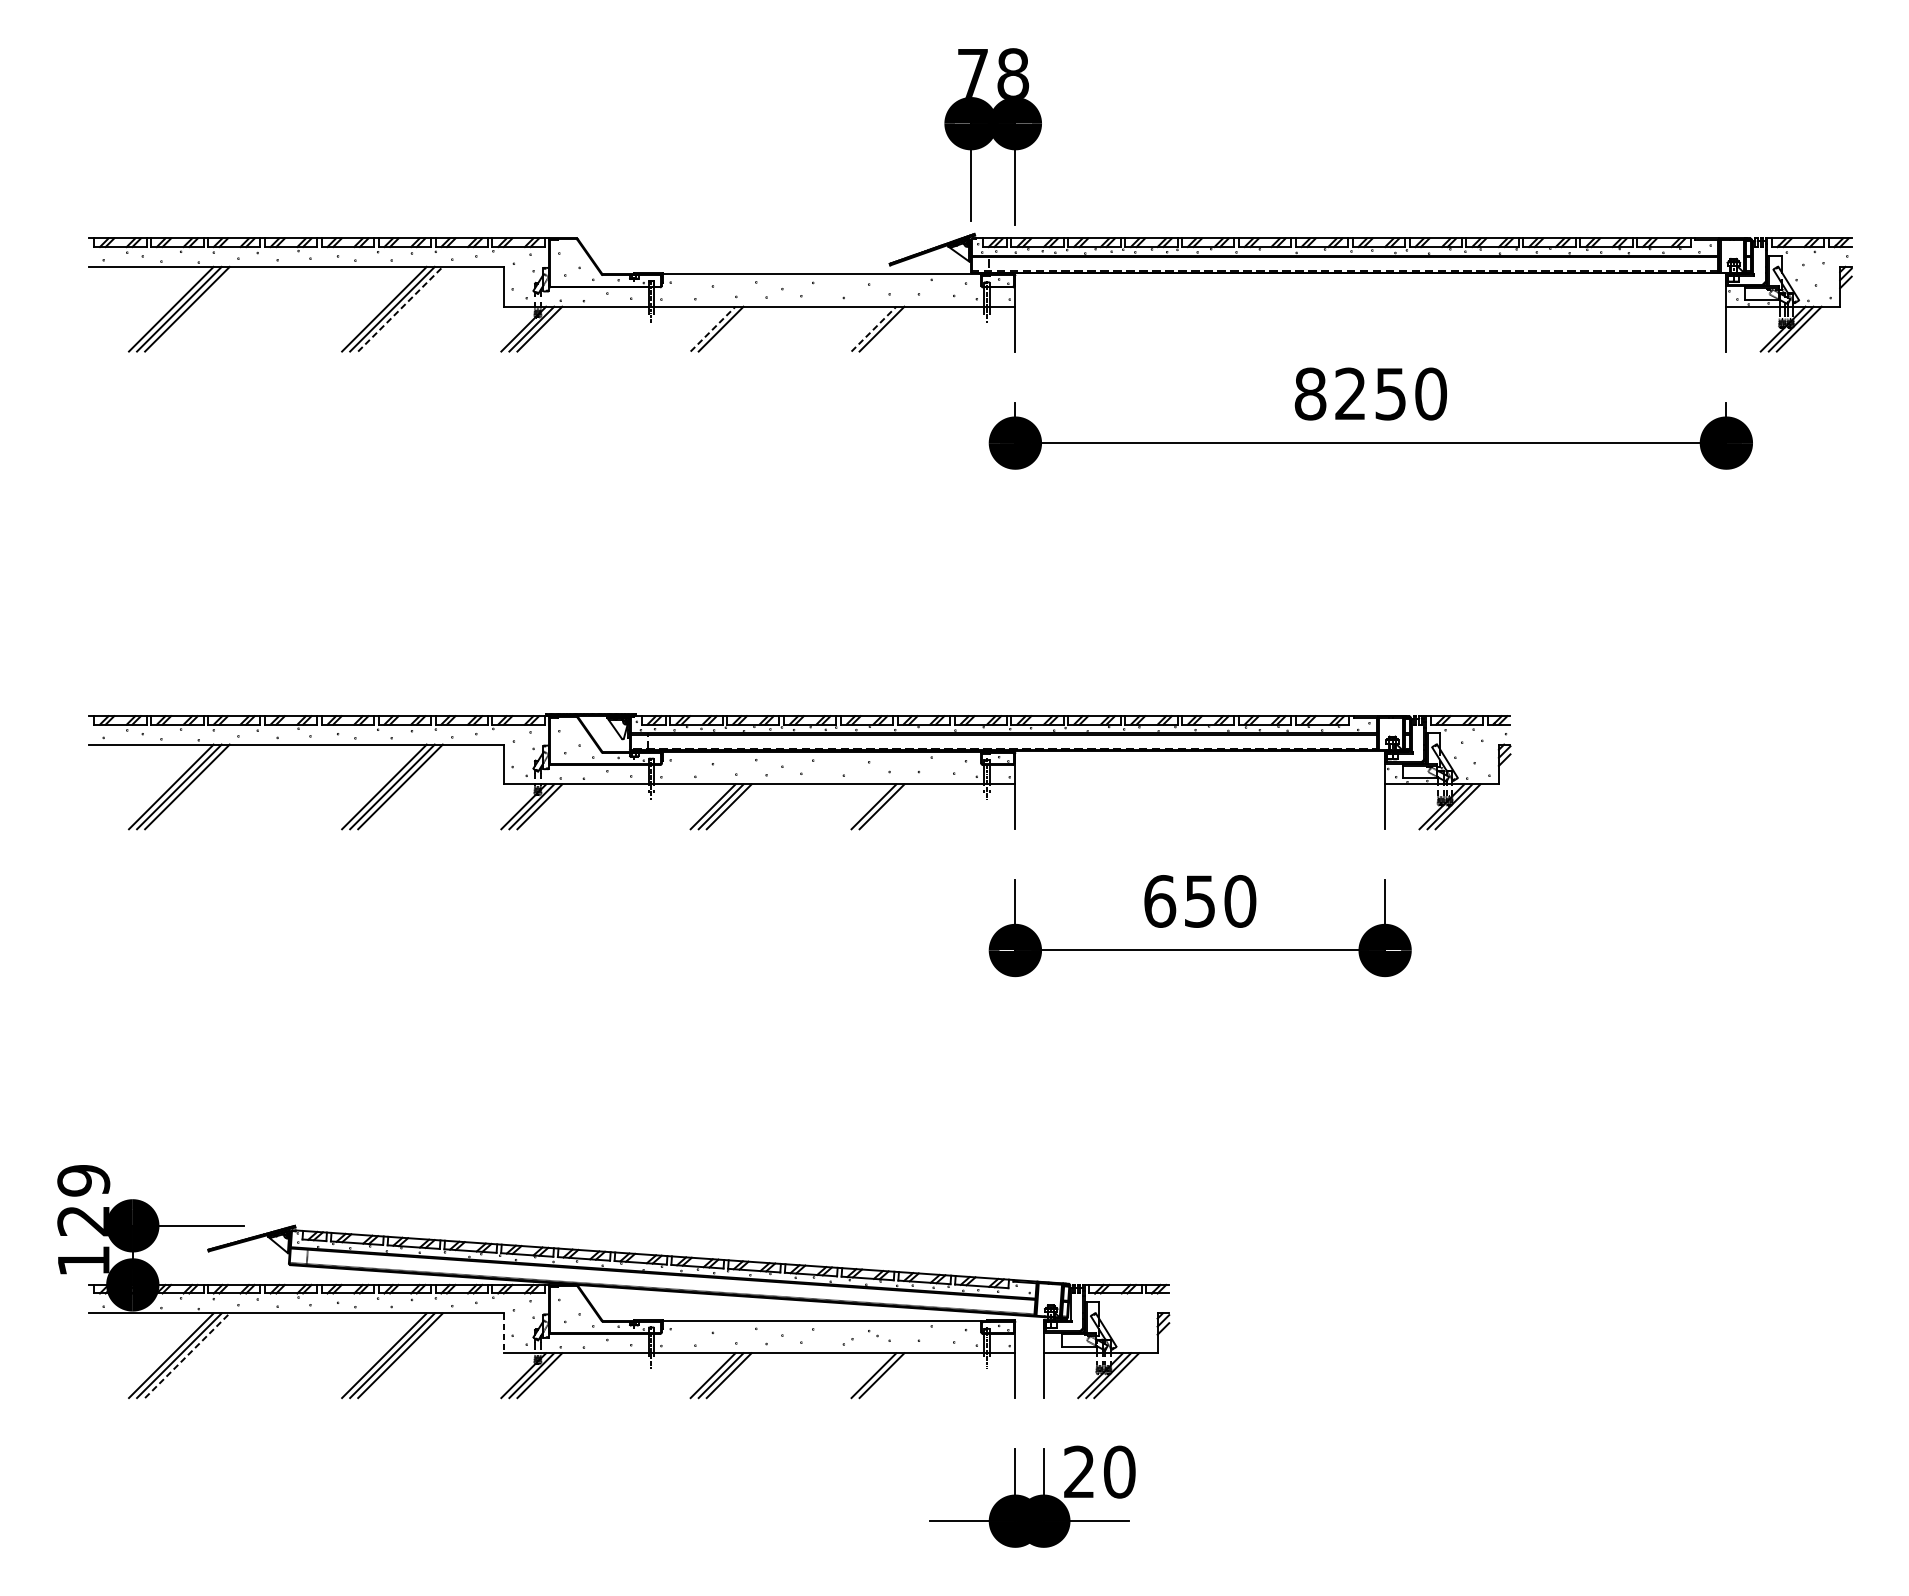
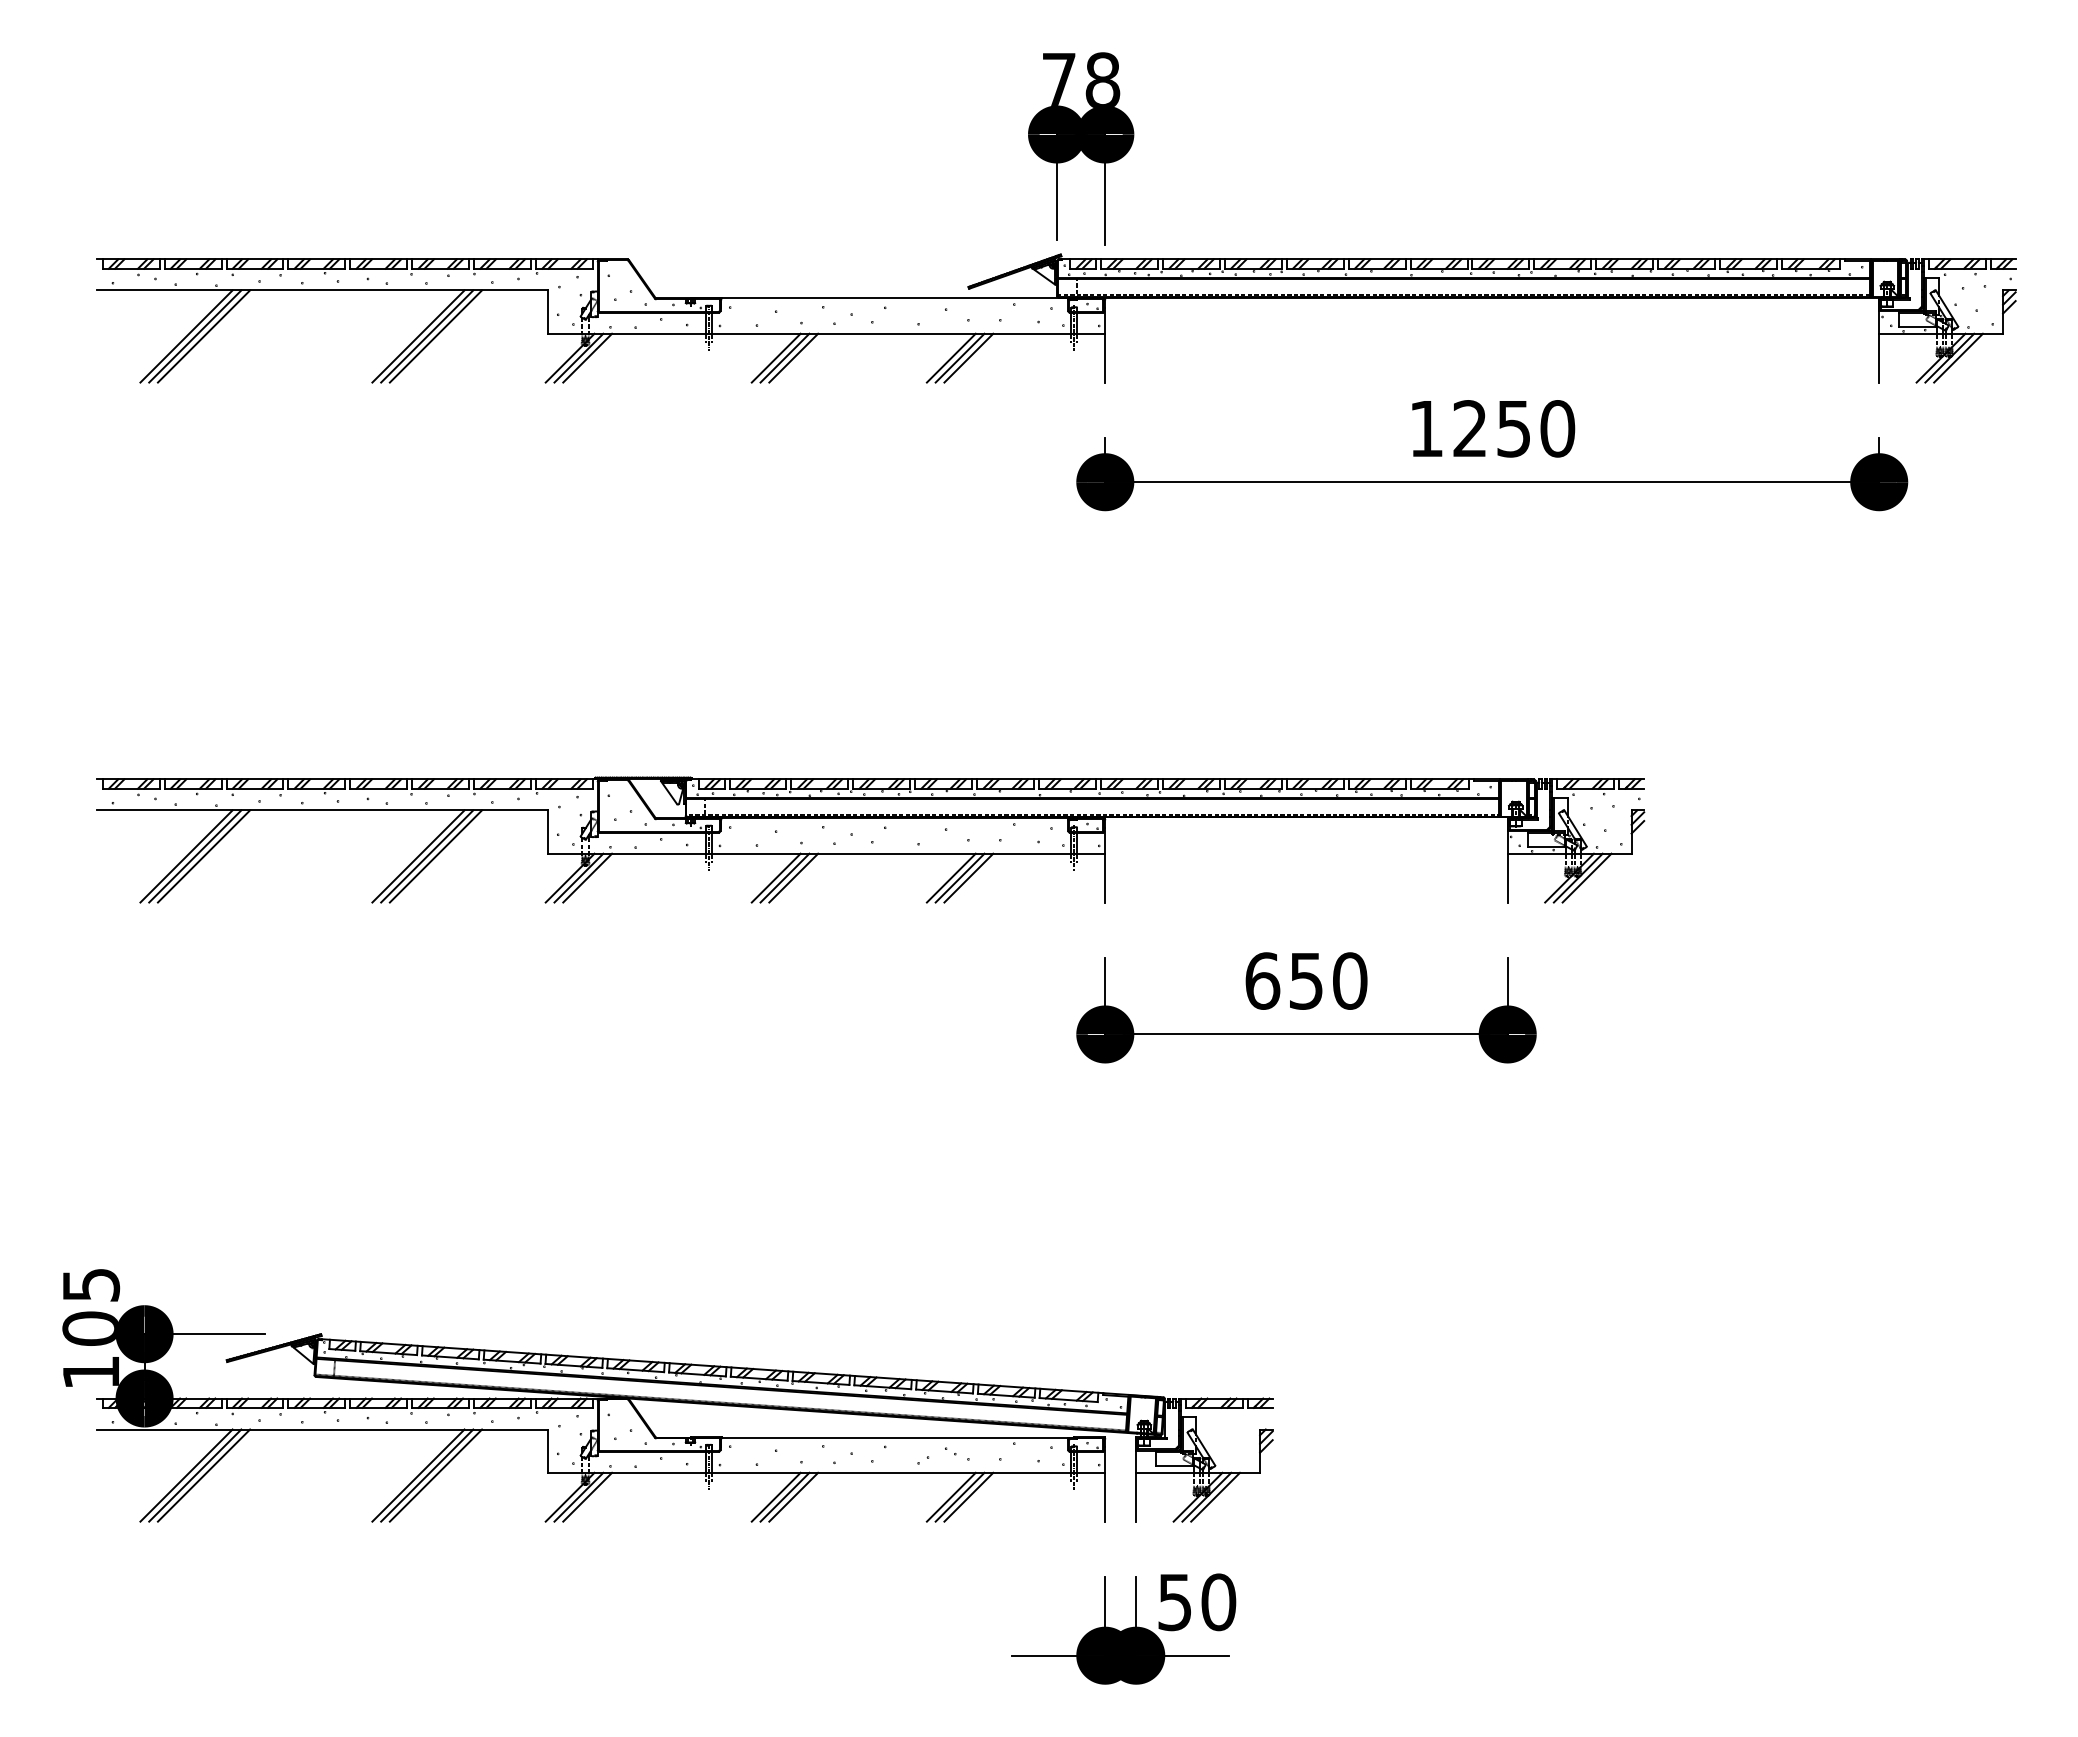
line: (400, 309) -> (436, 336), dashed -> solid
line: (728, 328) -> (793, 357), added
line: (889, 328) -> (968, 357), added
line: (713, 329) -> (776, 358), dashed -> solid
line: (874, 329) -> (951, 358), dashed -> solid
text: (1310, 393) -> (1426, 428), 8250 -> 1250
line: (889, 806) -> (968, 877), added
text: (83, 1200) -> (90, 1306), 129 -> 105
line: (503, 1333) -> (548, 1451), dashed -> solid
line: (187, 1355) -> (204, 1475), dashed -> solid
line: (889, 1374) -> (968, 1496), added
text: (1078, 1472) -> (1174, 1602), 20 -> 50

